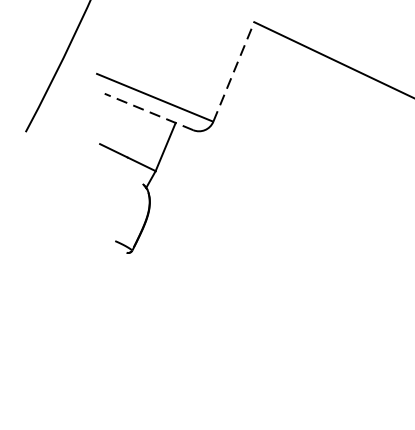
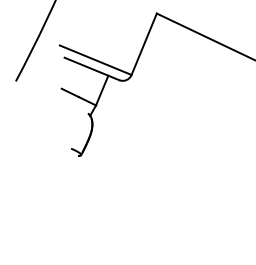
line: (234, 70) -> (144, 43), dashed -> solid
line: (148, 111) -> (91, 68), dashed -> solid

